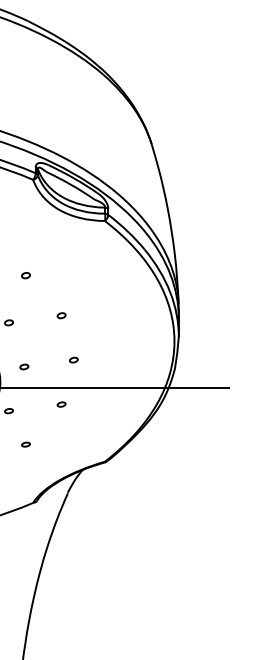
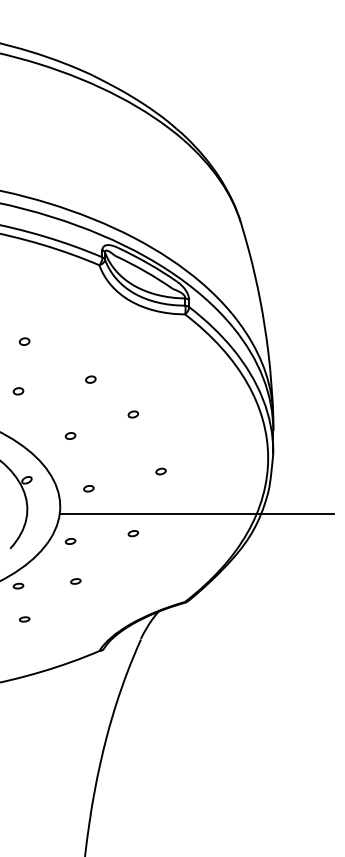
part: (61, 315) -> (133, 414), moved
part: (73, 360) -> (160, 471), moved
part: (25, 444) -> (75, 581), moved

